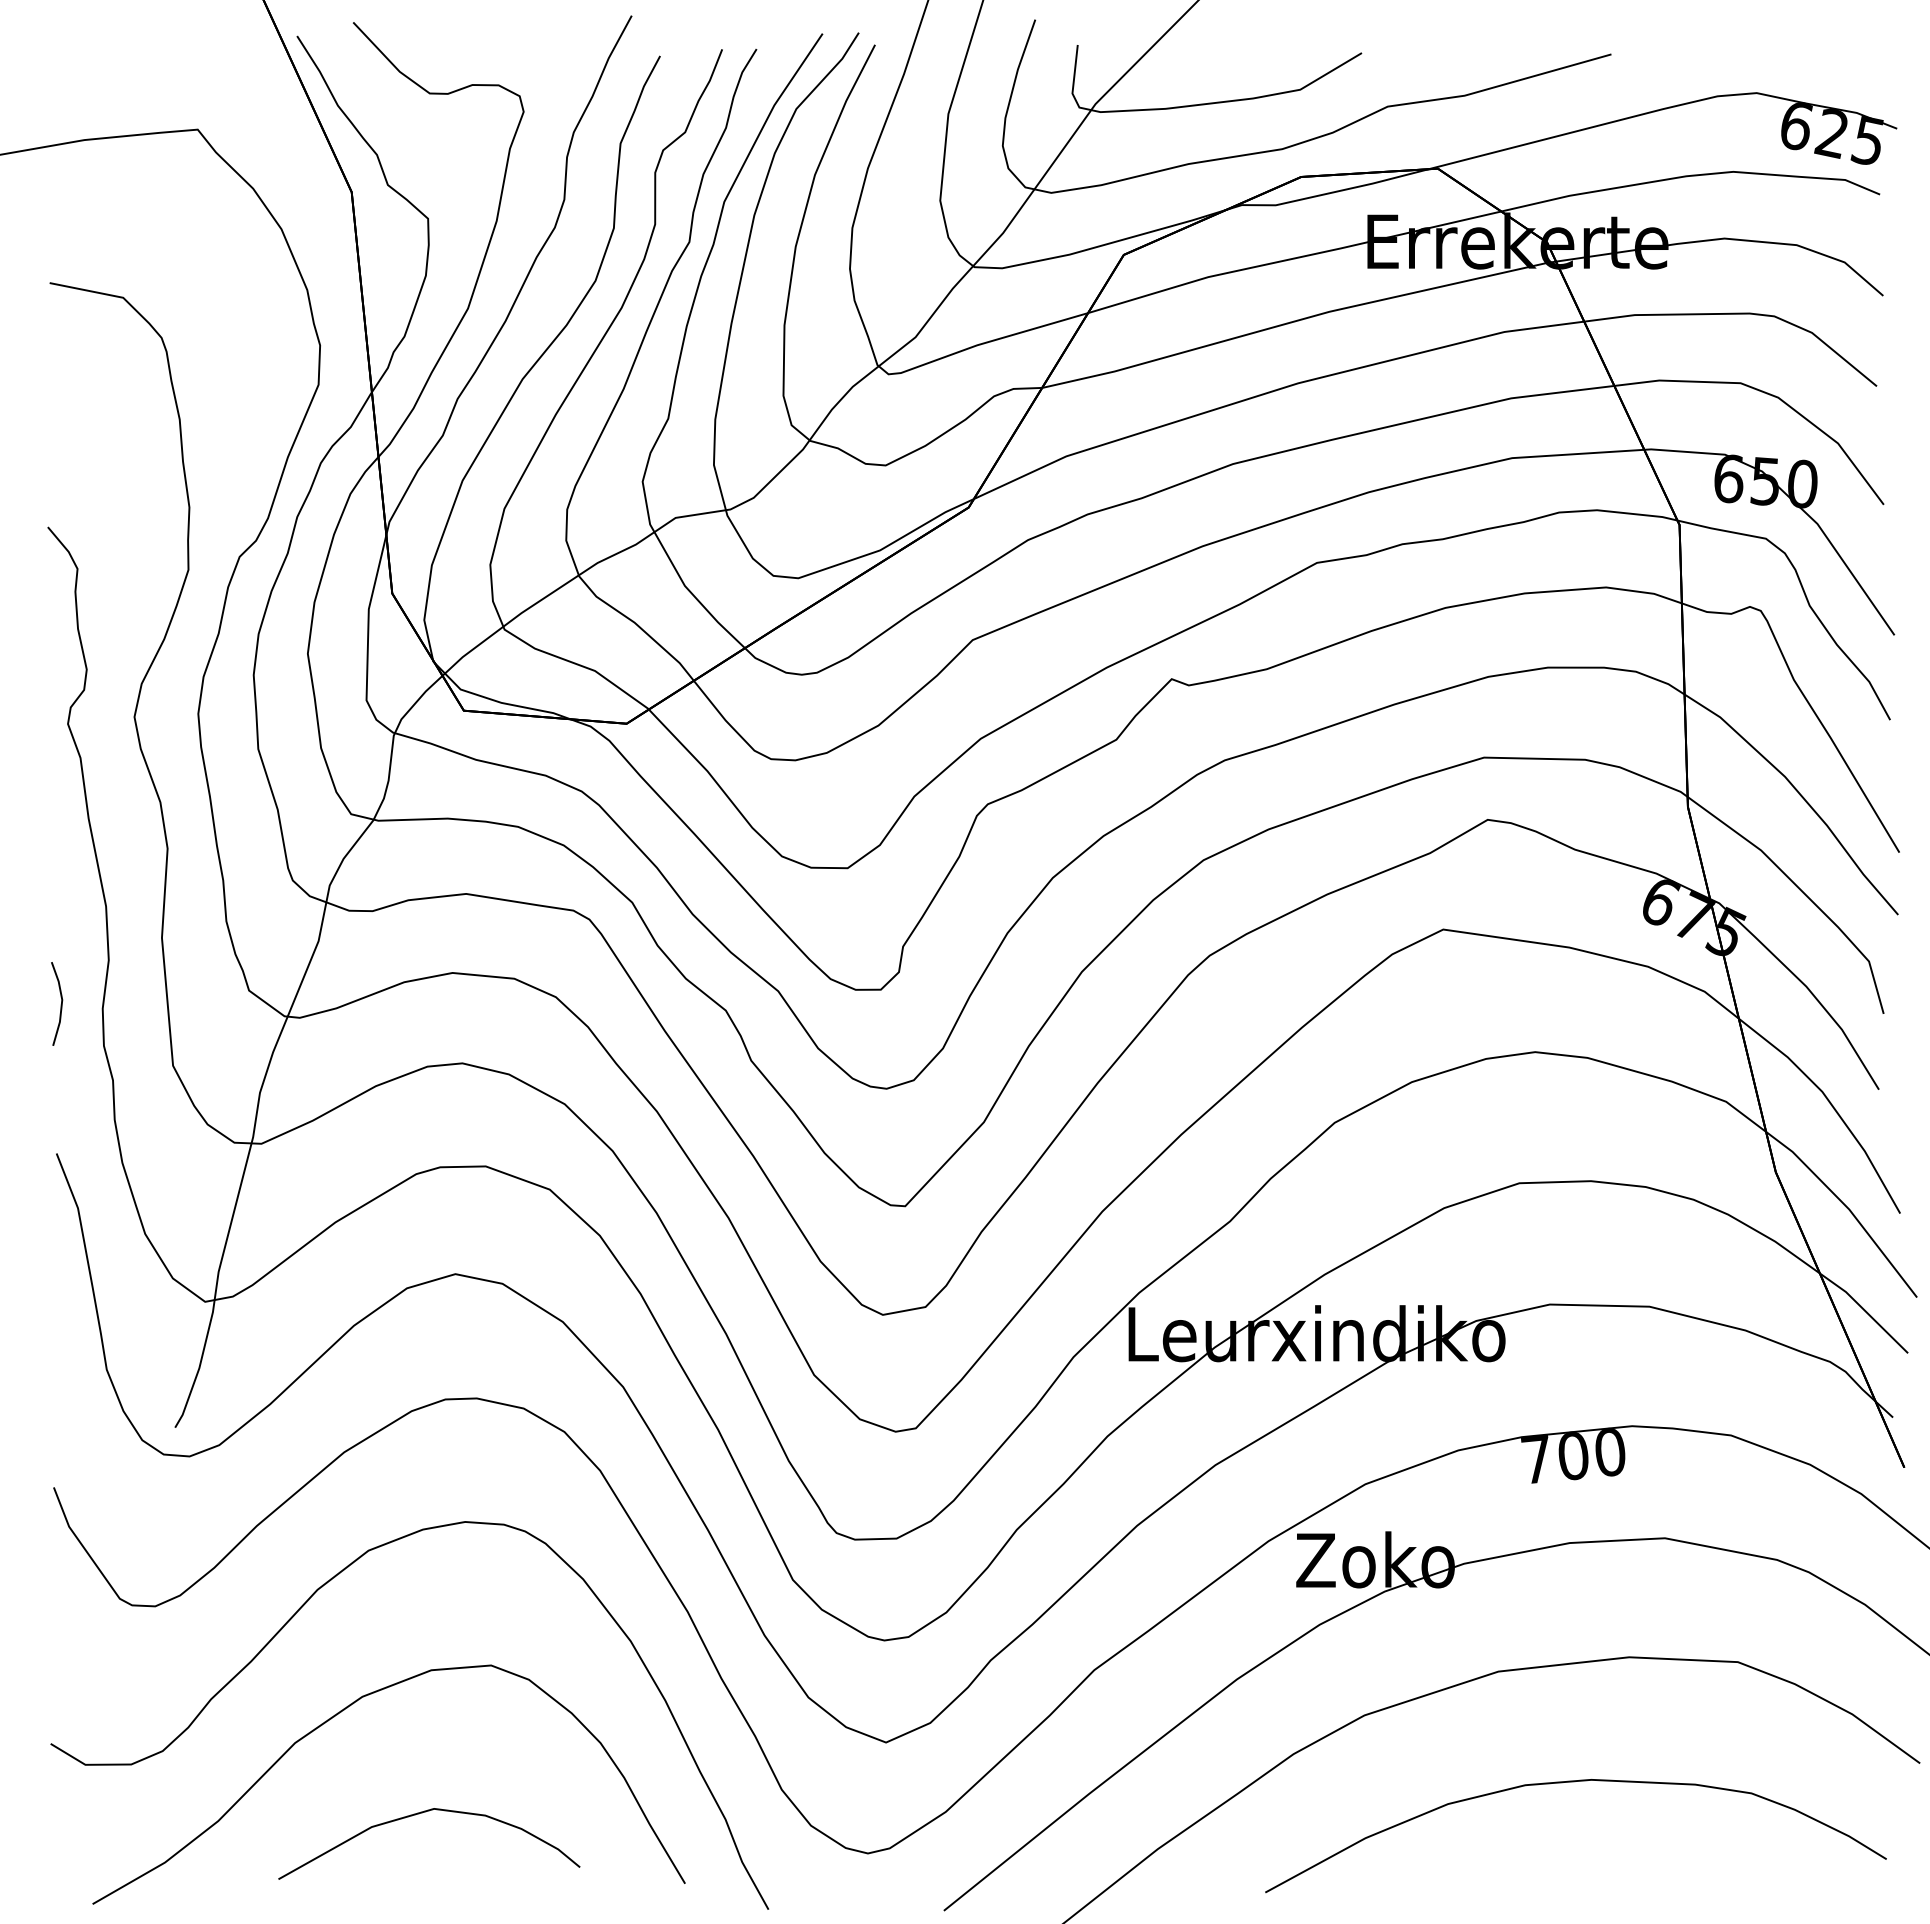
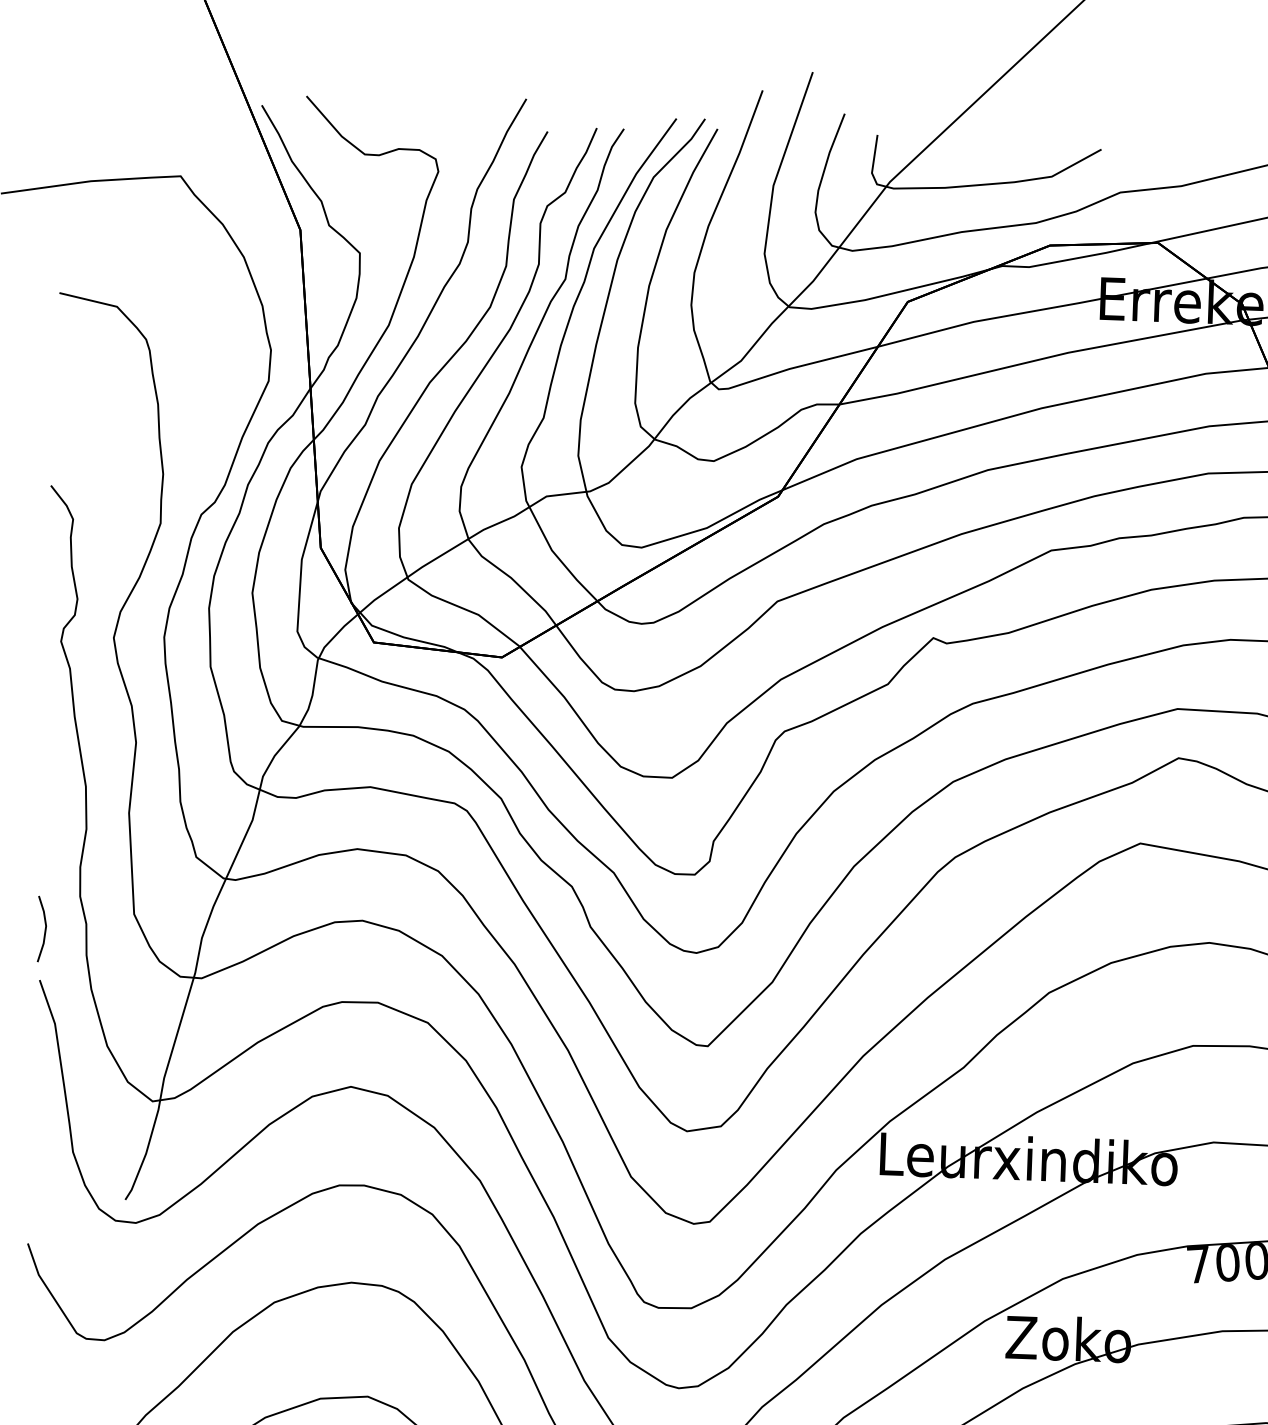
line: (60, 1004) -> (44, 929), moved

